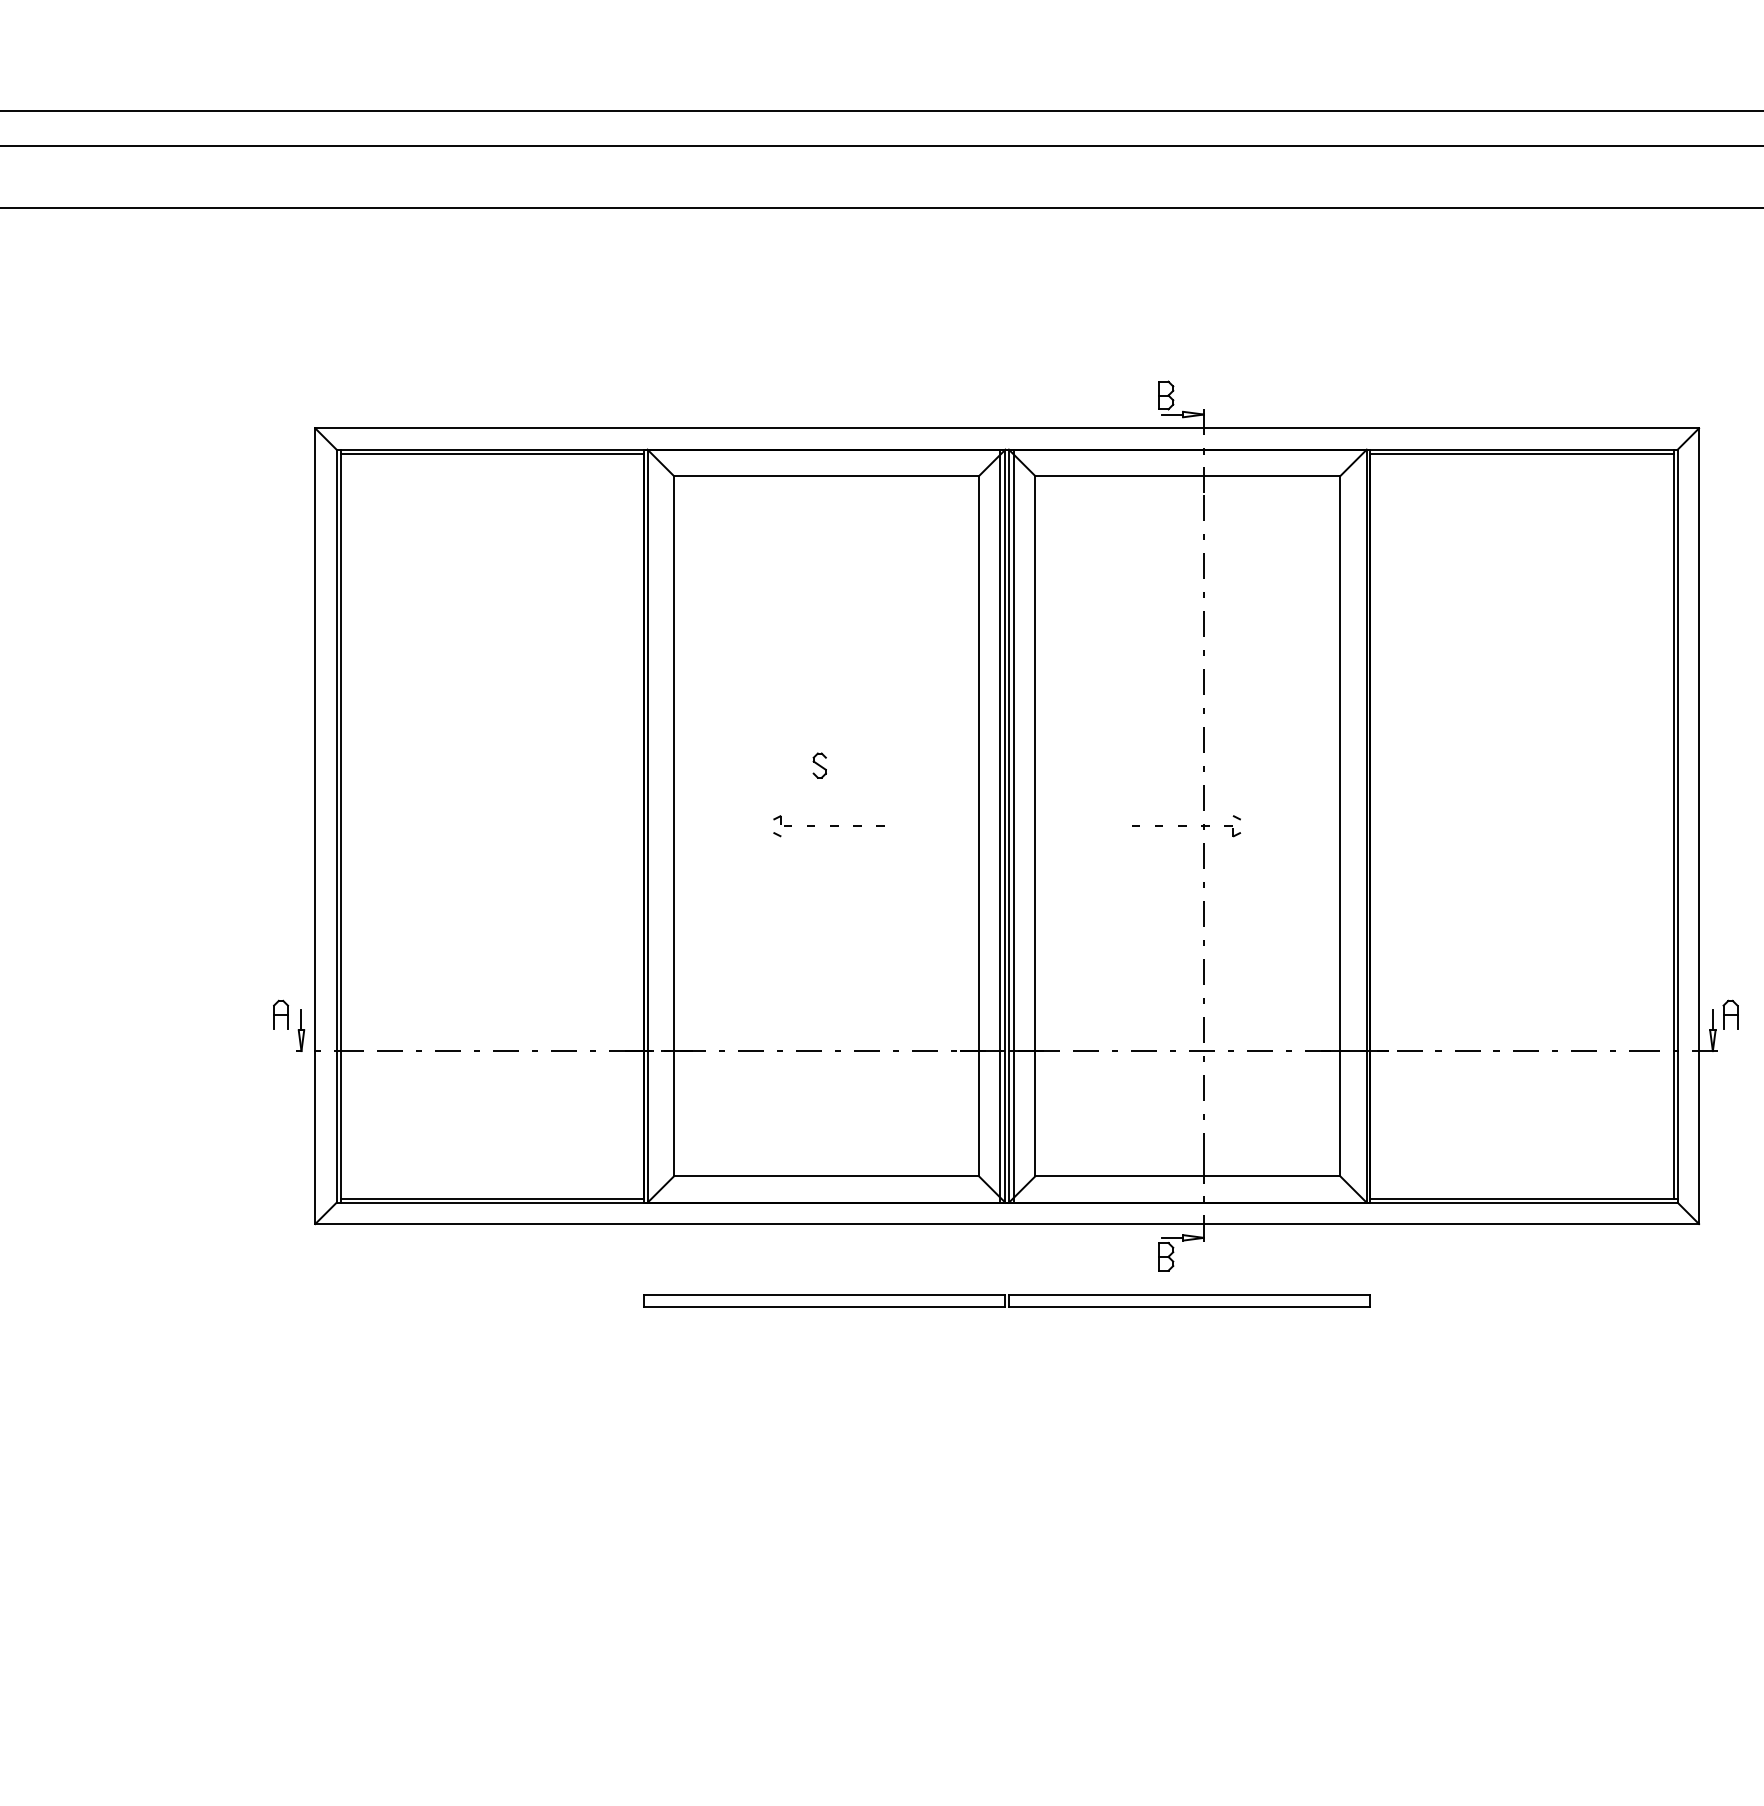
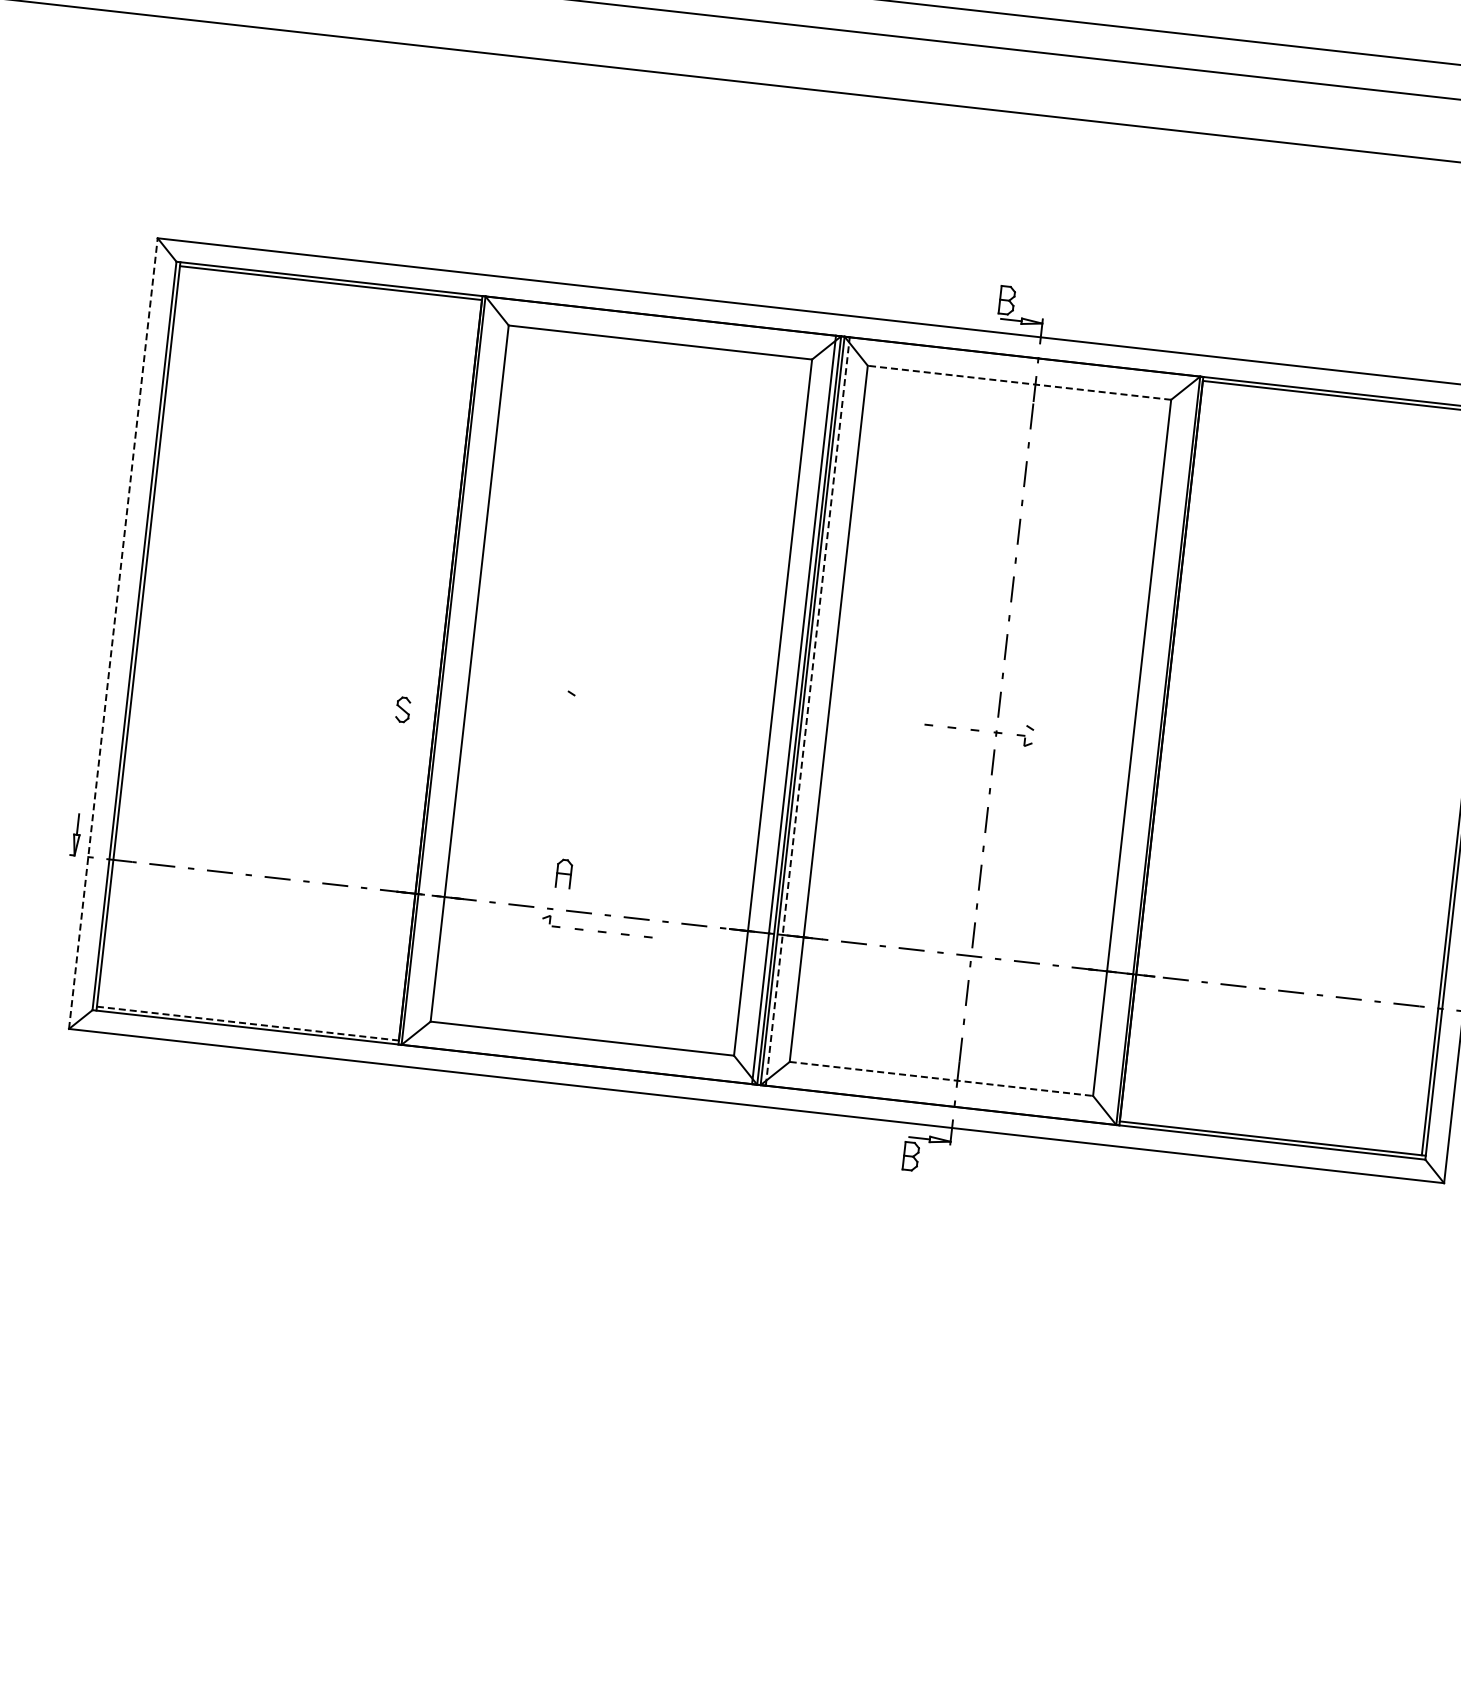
line: (1187, 475) -> (1019, 382), solid -> dashed
part: (819, 765) -> (402, 709), moved
part: (828, 820) -> (597, 925), moved
line: (315, 826) -> (113, 633), solid -> dashed
line: (1014, 826) -> (808, 711), solid -> dashed
part: (280, 1014) -> (563, 873), moved
line: (1187, 1176) -> (941, 1078), solid -> dashed
line: (492, 1198) -> (247, 1023), solid -> dashed
part: (1006, 1300) -> (747, 1181), removed

